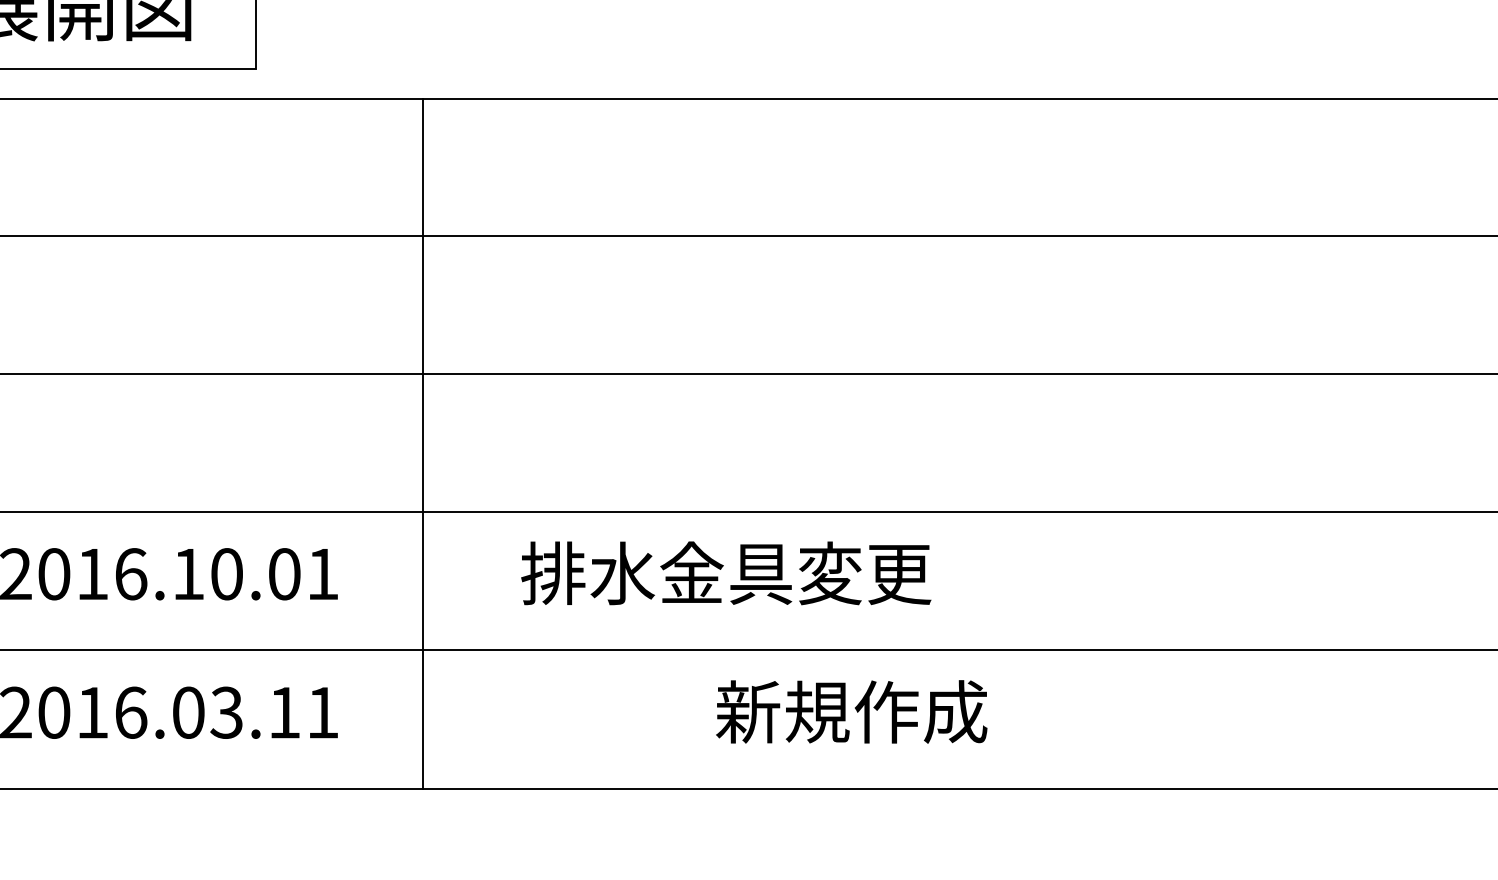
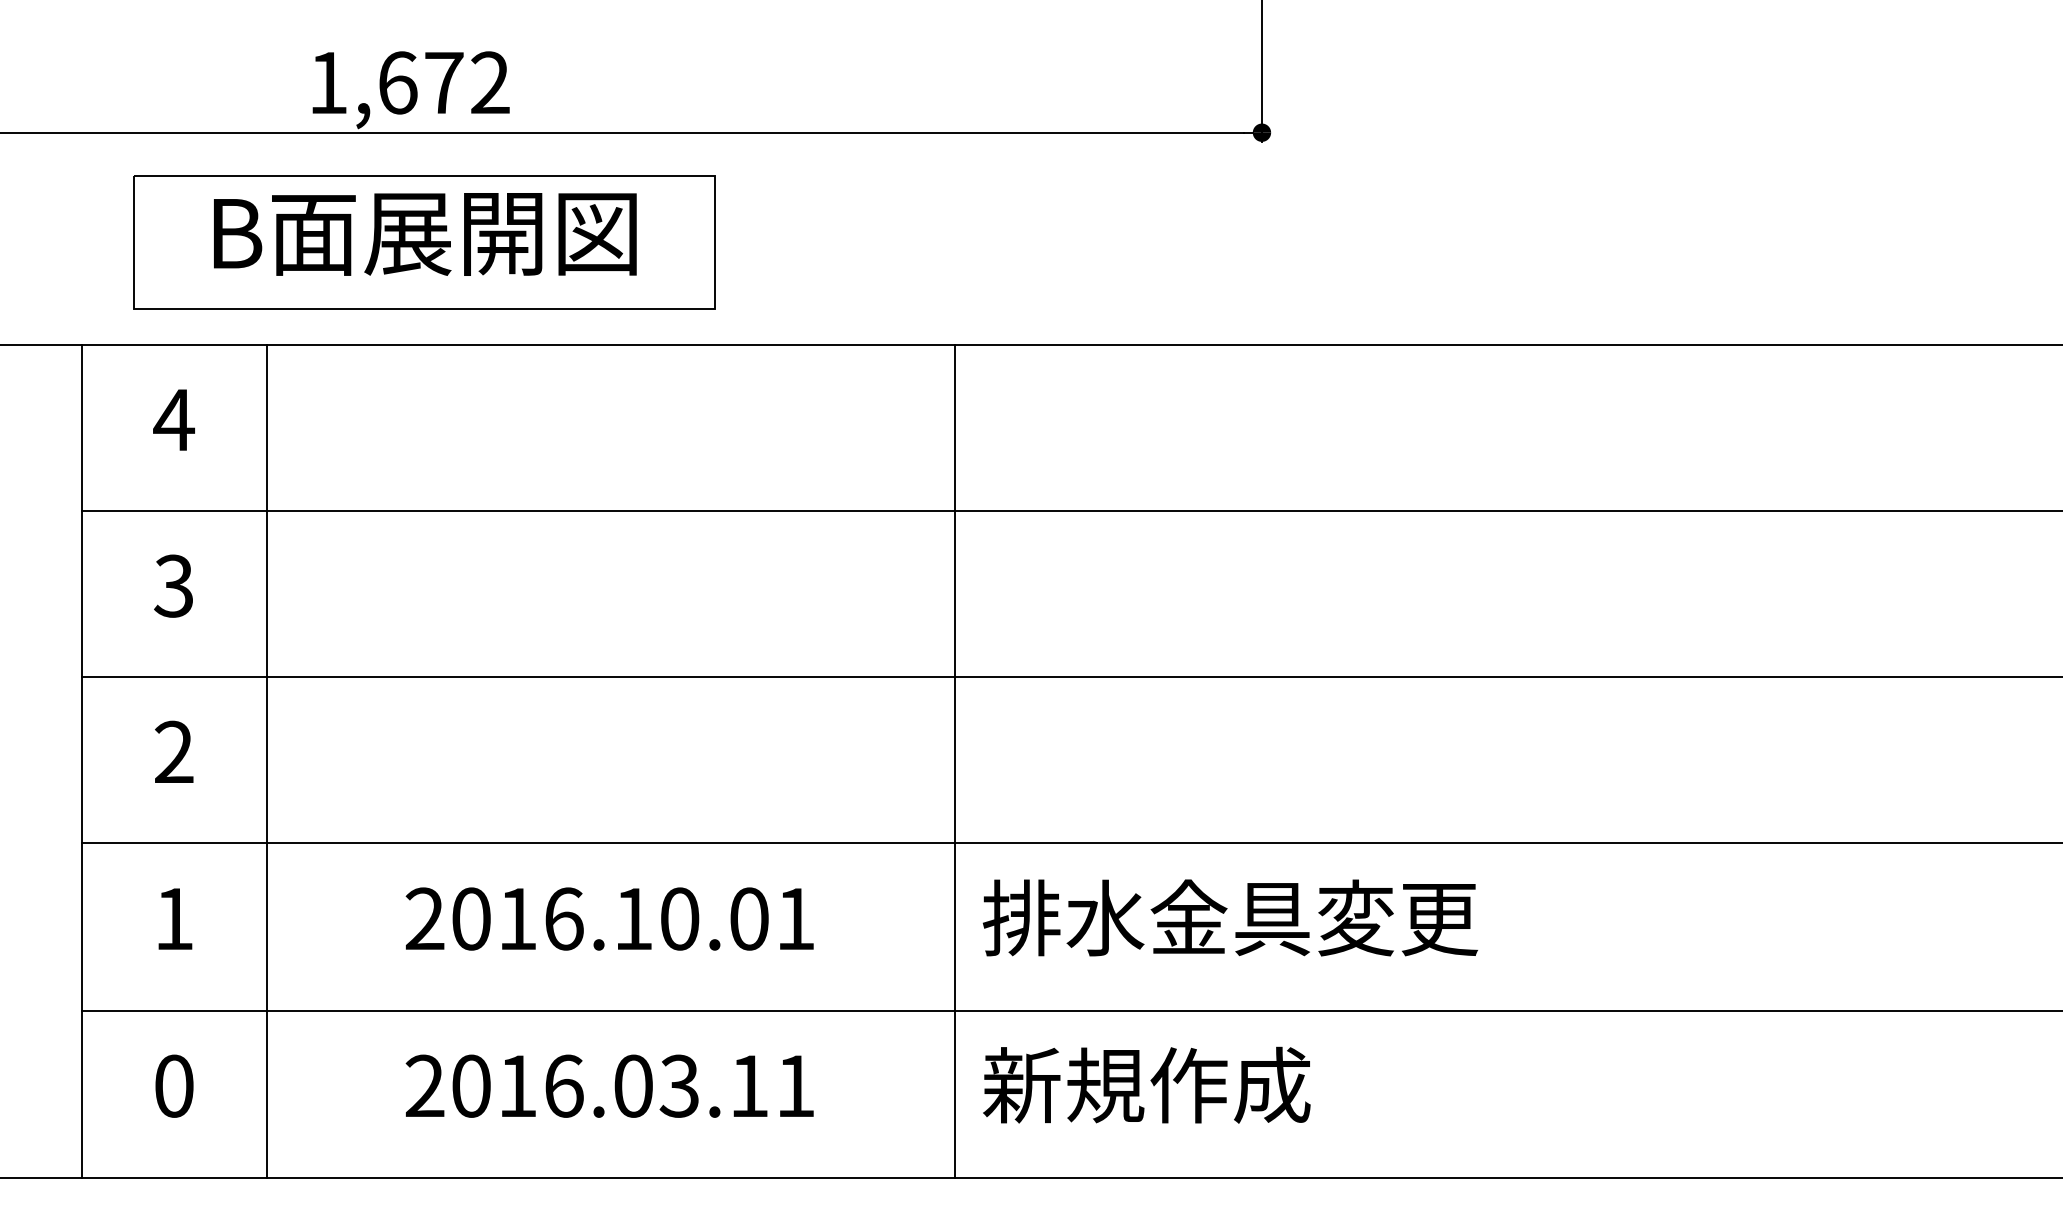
line: (423, 442) -> (954, 760), moved
text: (726, 572) -> (1230, 917), moved
text: (851, 711) -> (1146, 1084), moved

